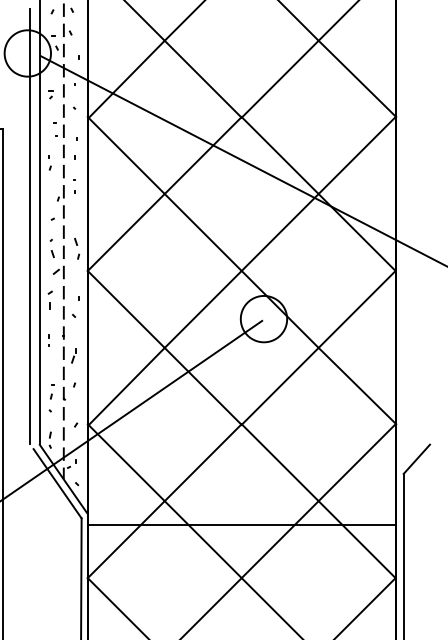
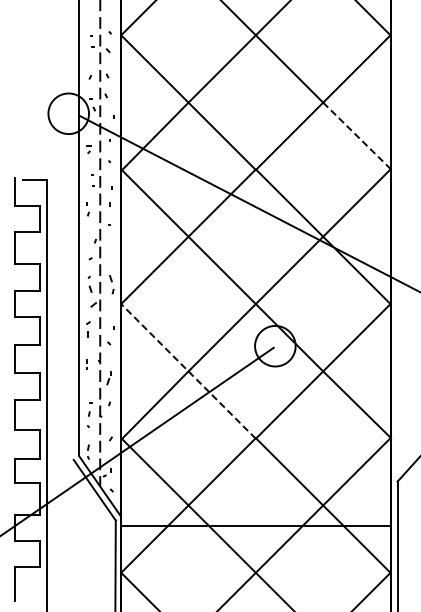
line: (357, 79) -> (357, 136), solid -> dashed
line: (29, 225) -> (70, 264), removed
line: (164, 348) -> (188, 371), solid -> dashed

